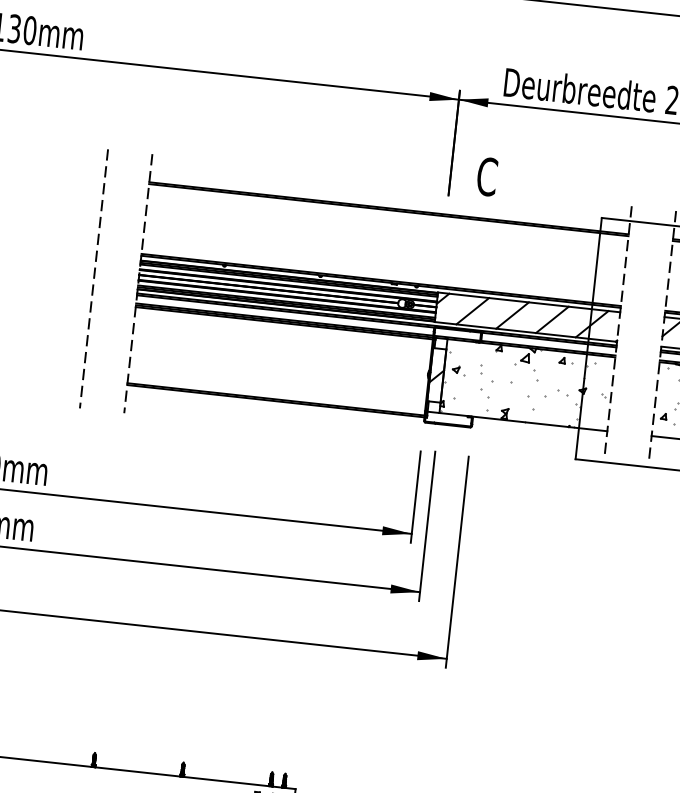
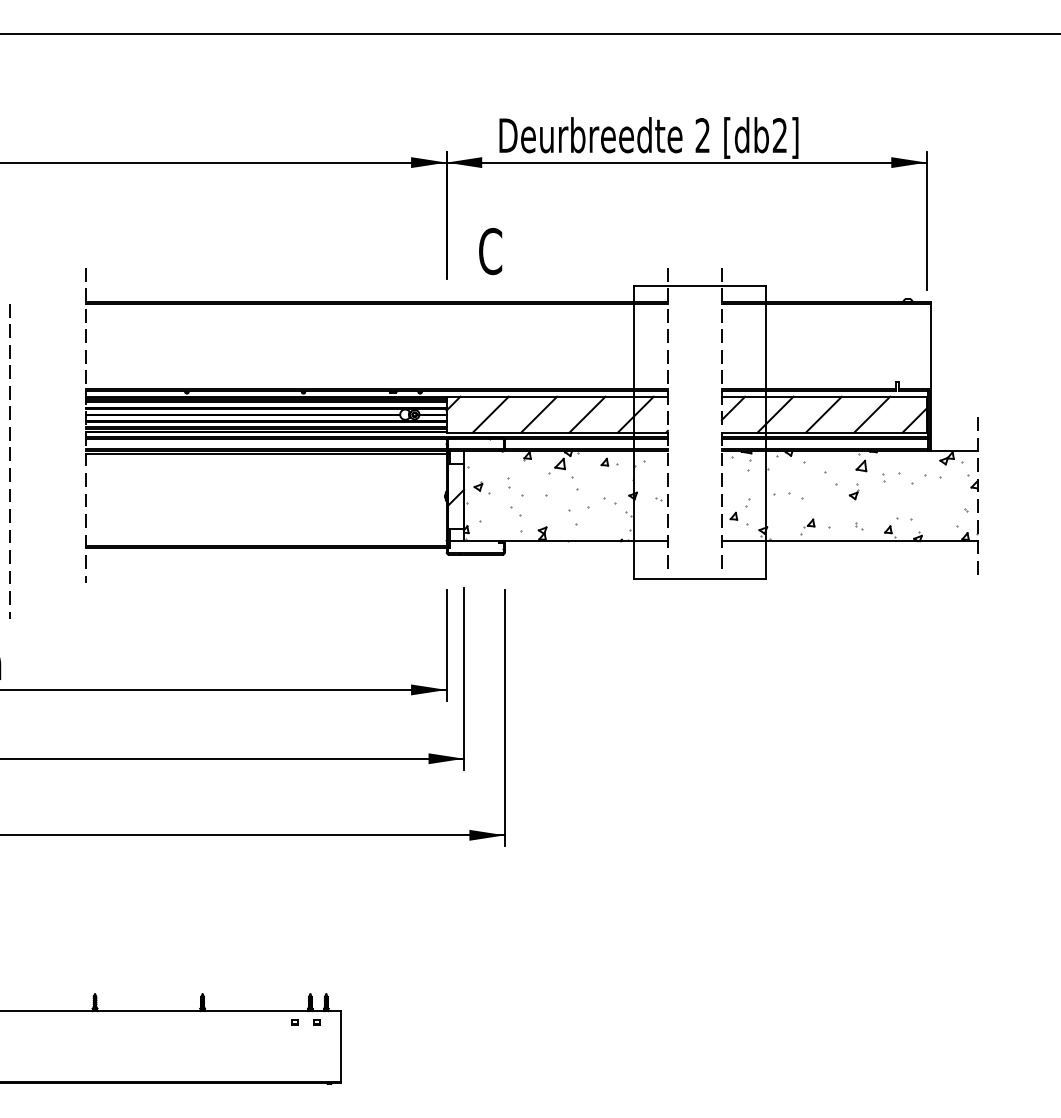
line: (93, 278) -> (9, 460), moved

